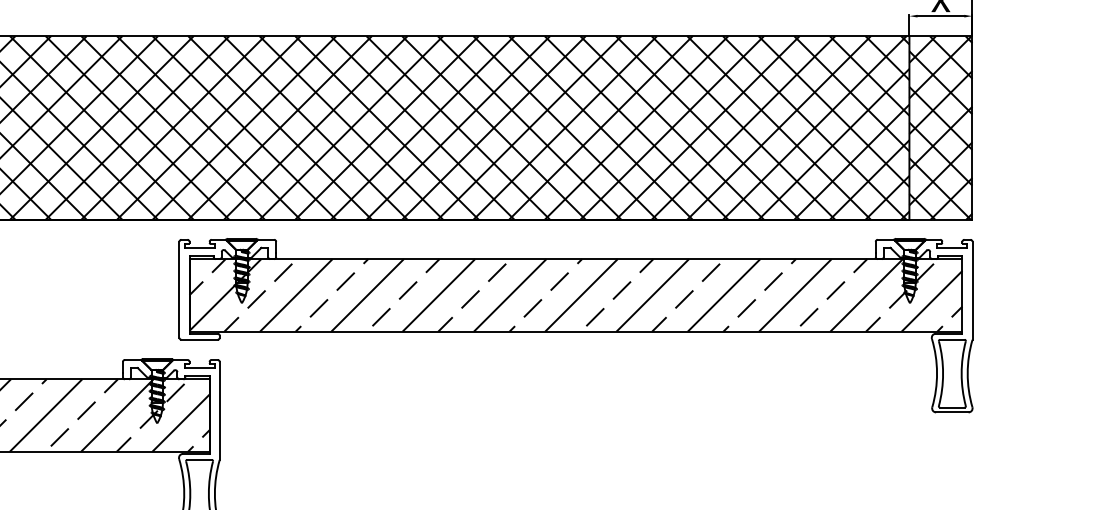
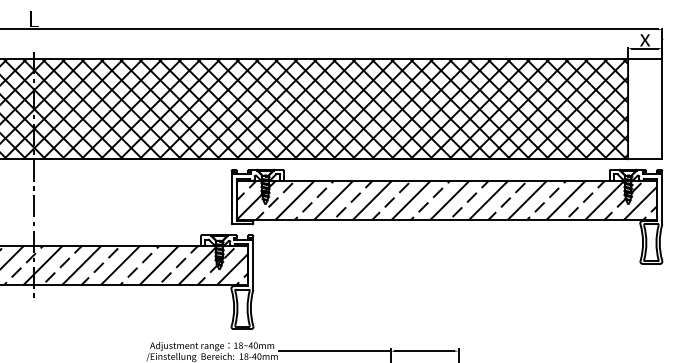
hatch: (941, 128) -> (645, 109), removed

